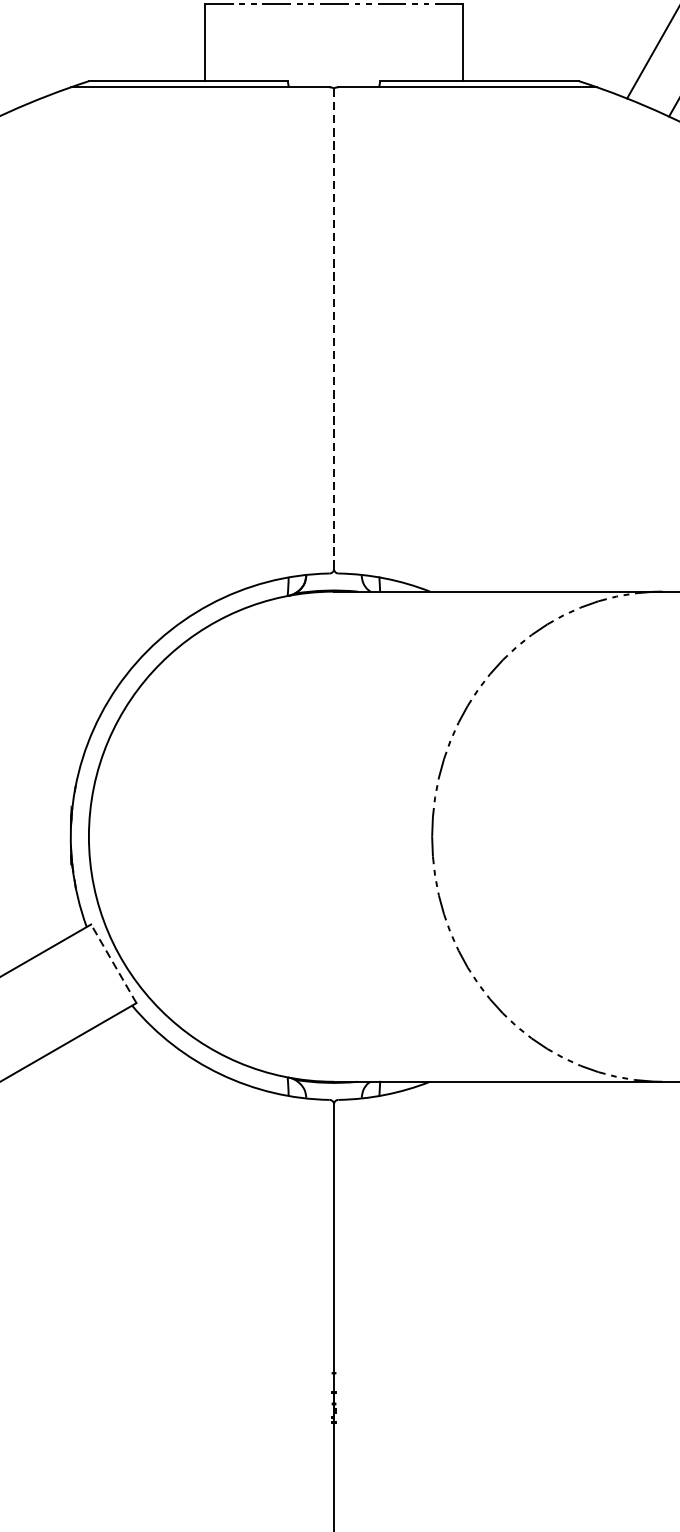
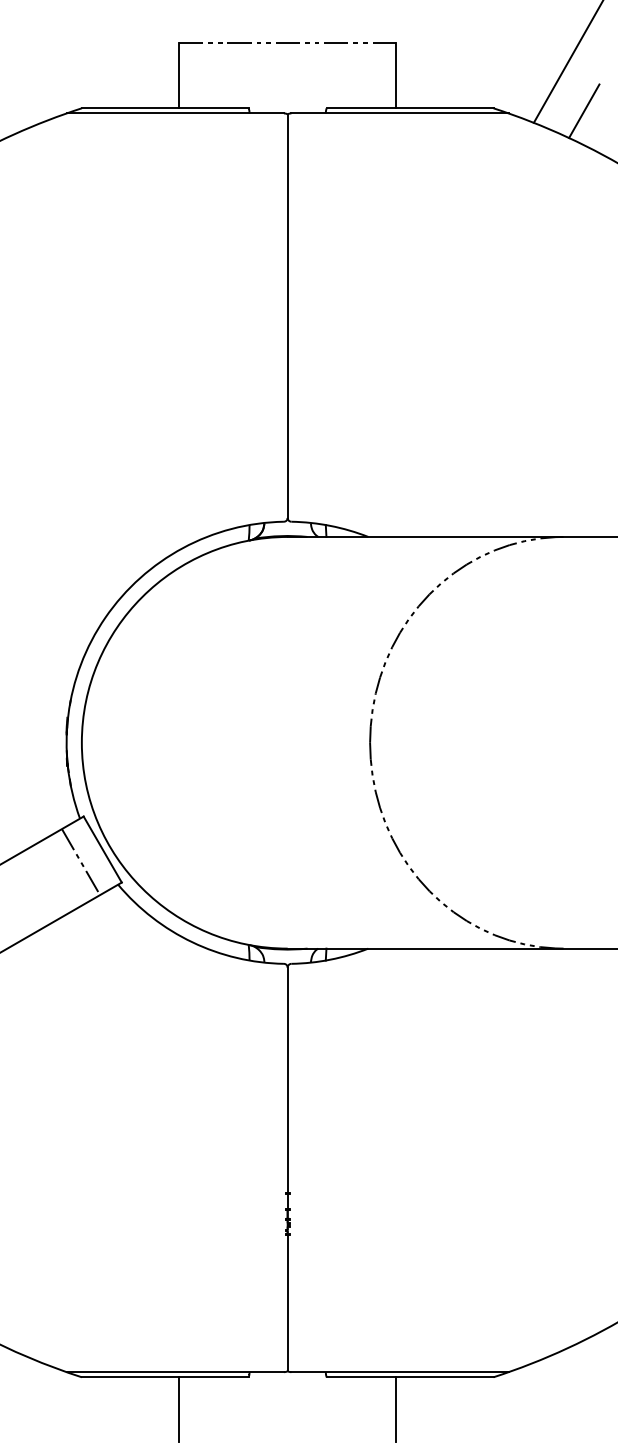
line: (333, 329) -> (287, 316), dashed -> solid
line: (113, 963) -> (102, 849), dashed -> solid
line: (87, 979) -> (80, 862), added

